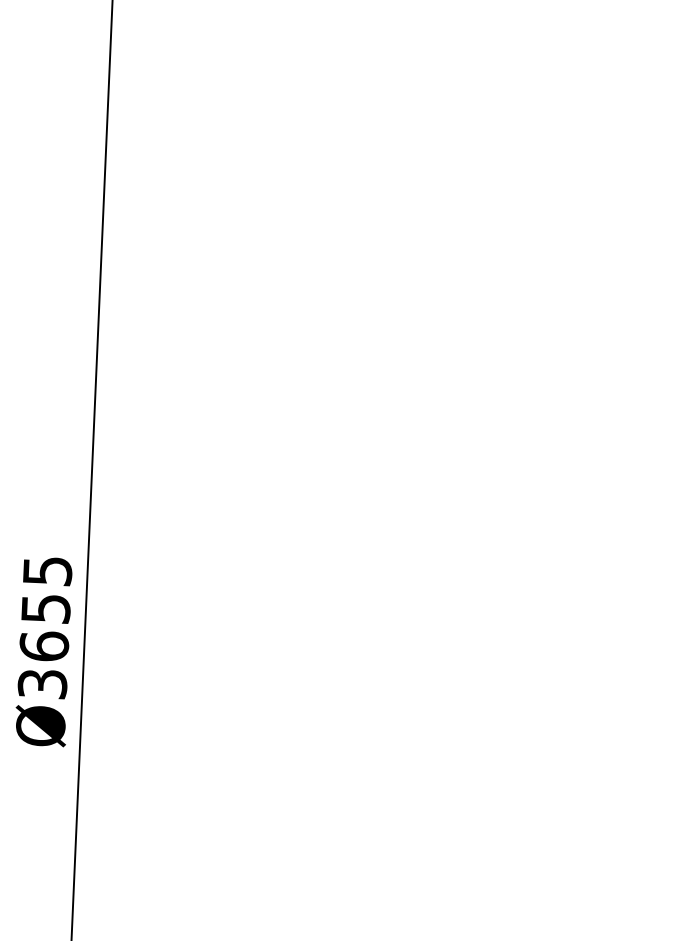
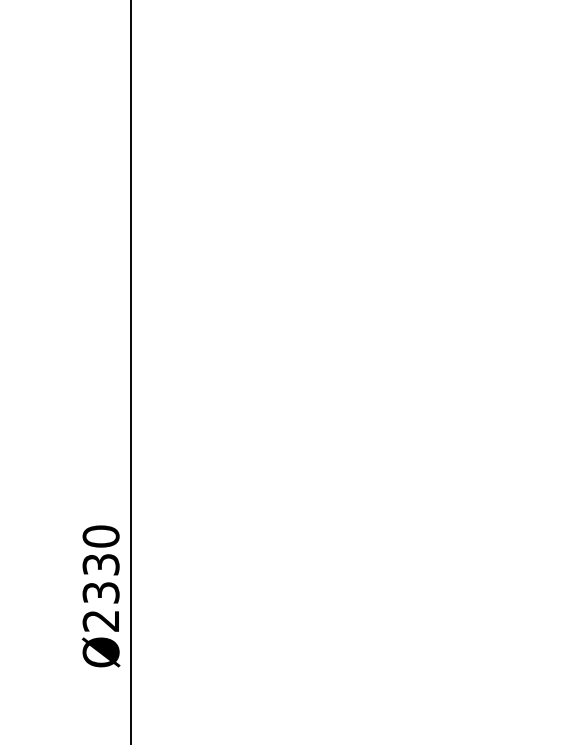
text: (44, 627) -> (100, 578), Ø3655 -> Ø2330

